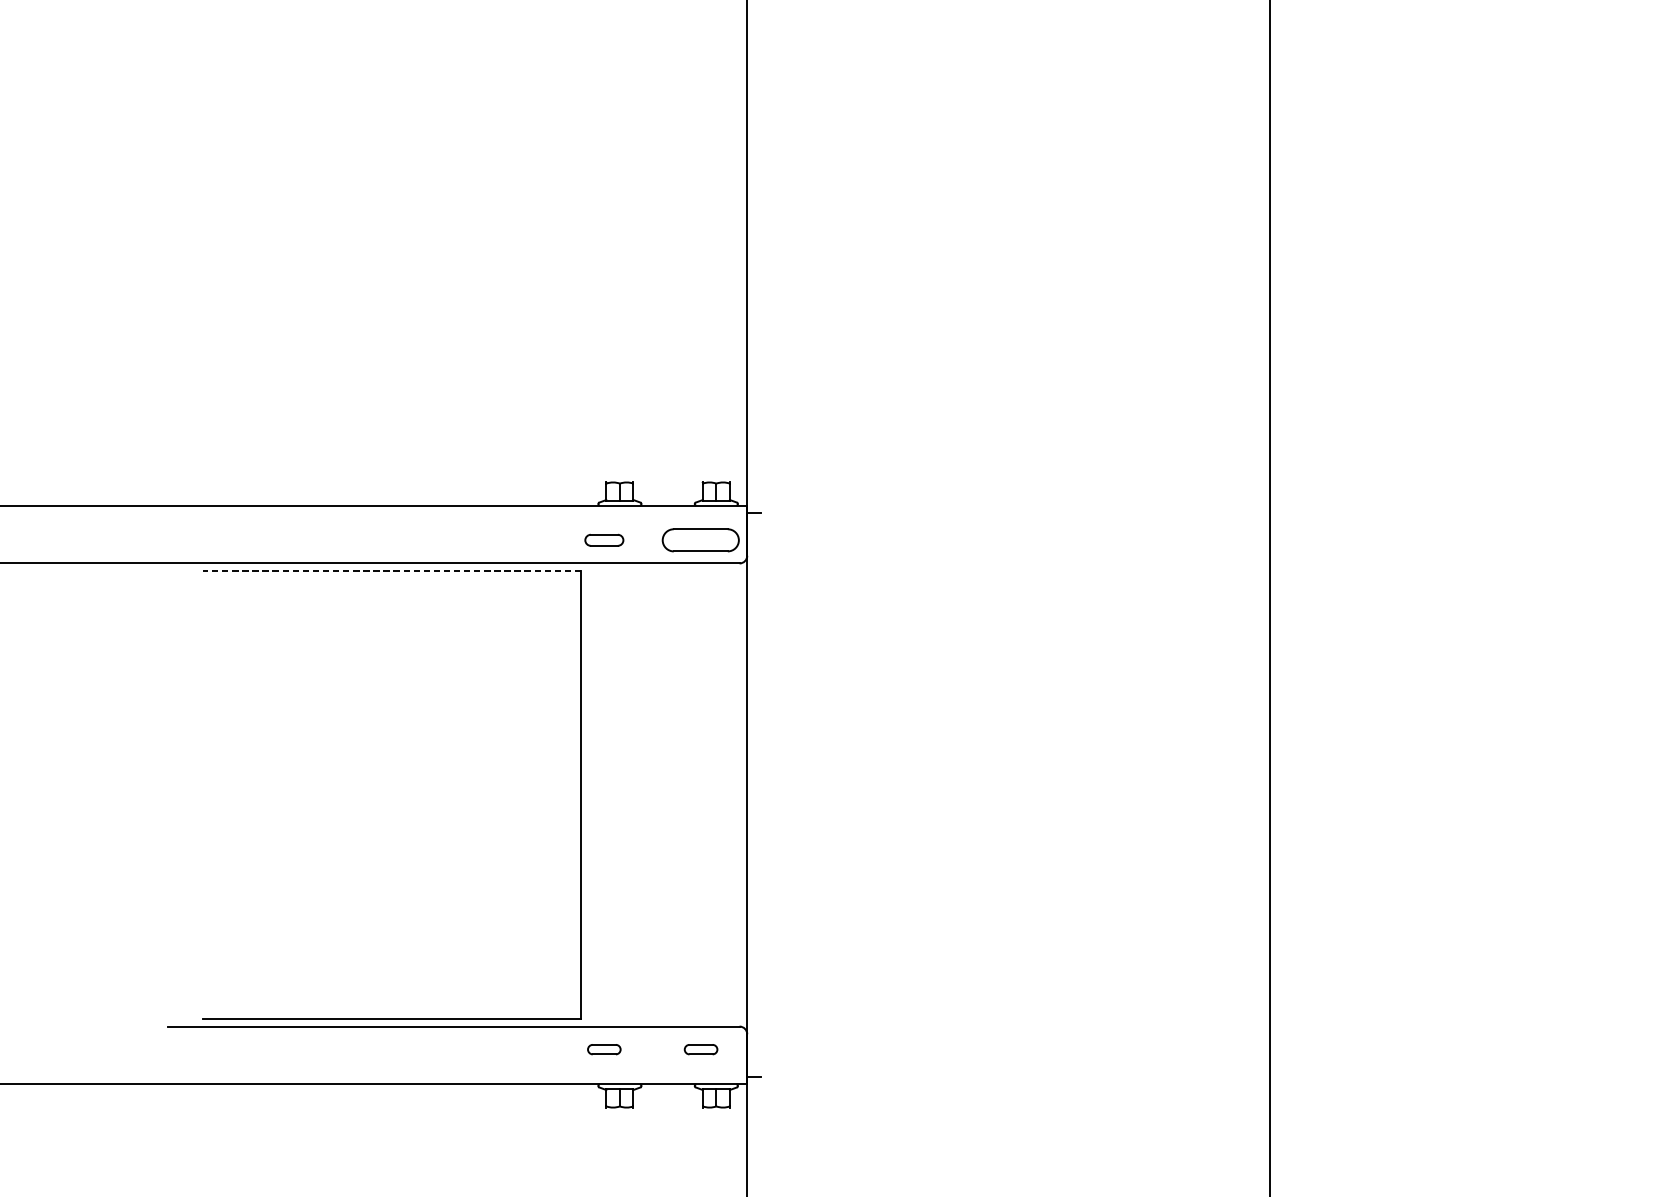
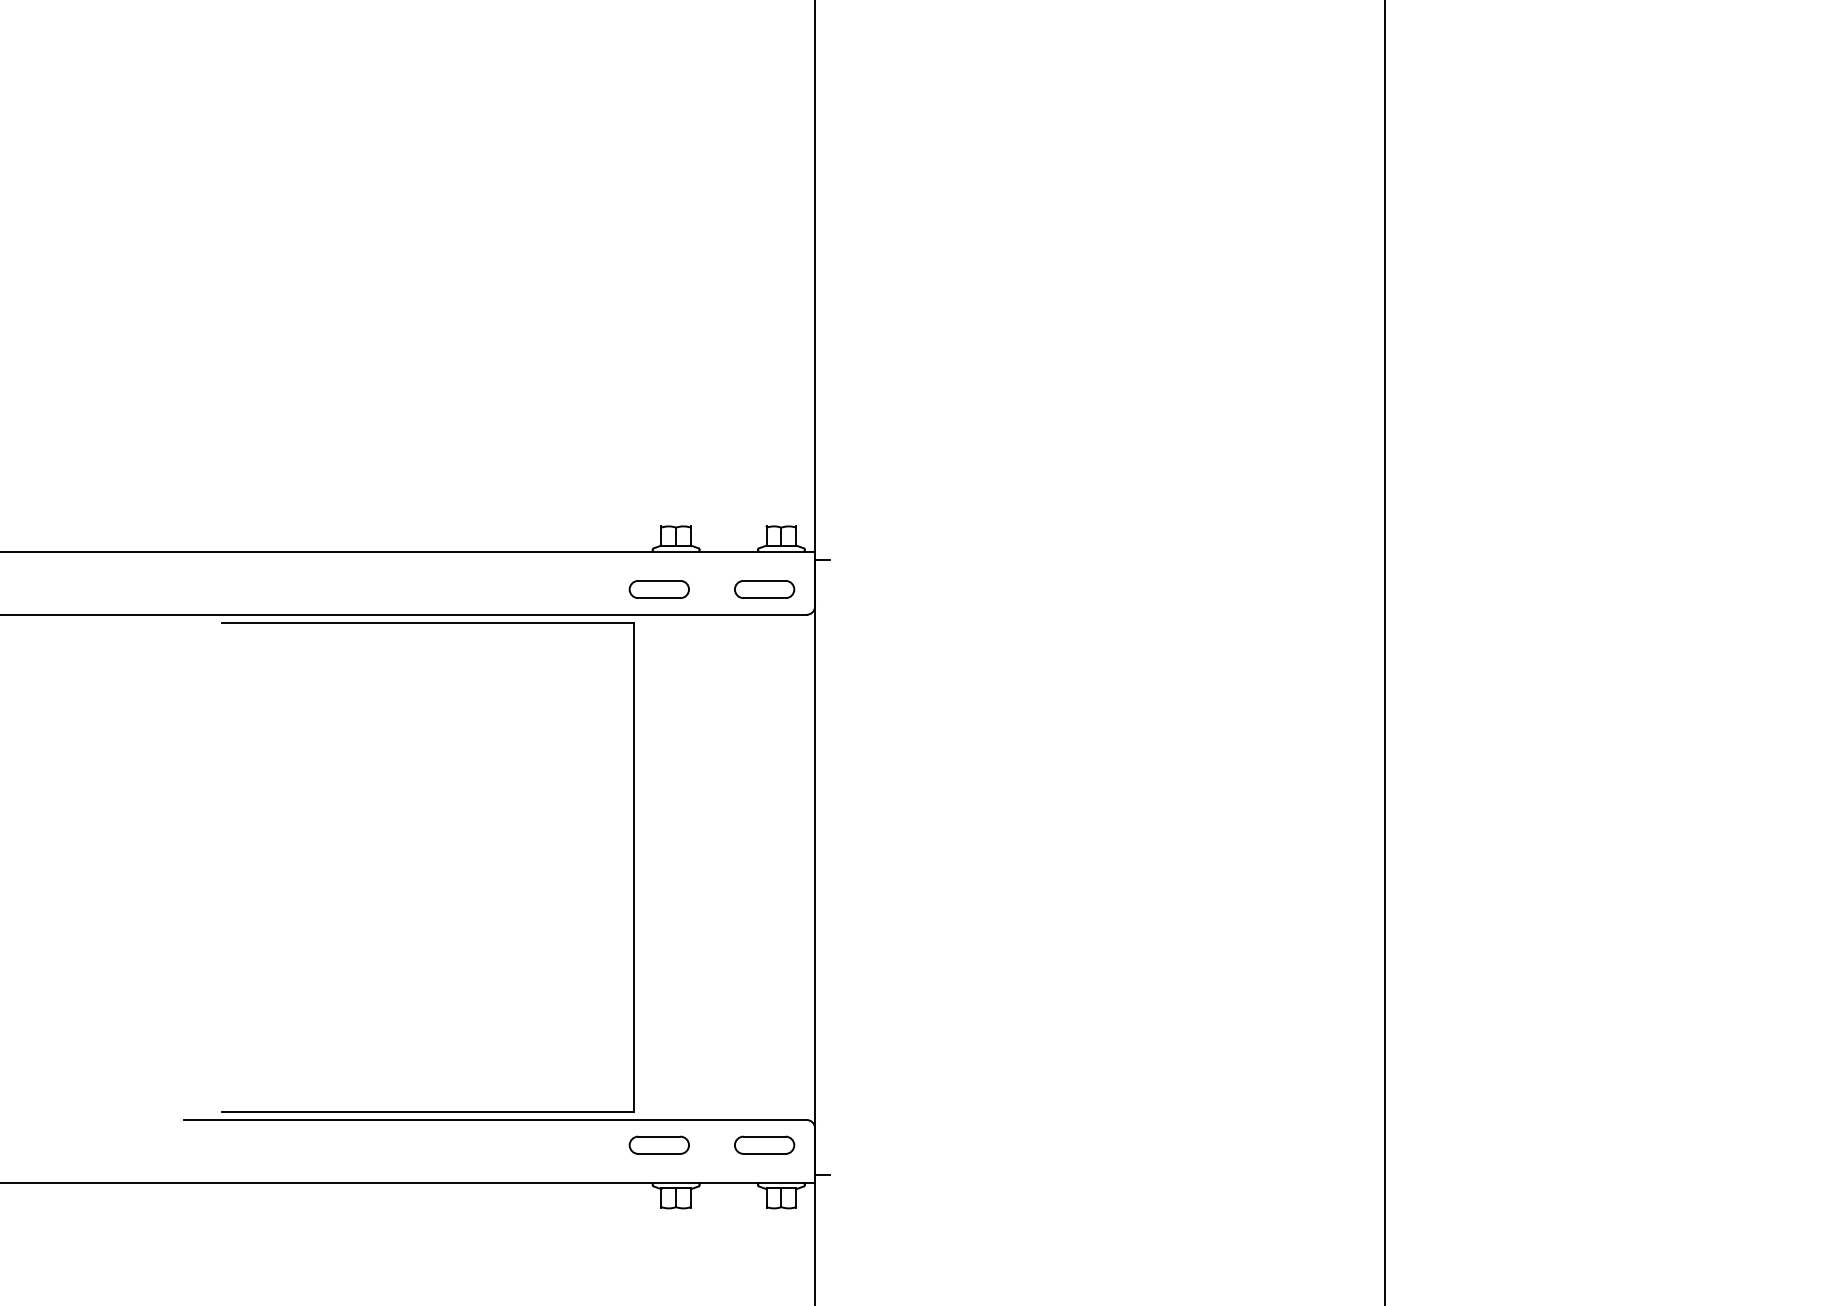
part: (603, 540) -> (658, 589), size x1.43
part: (700, 540) -> (764, 589), size x0.71
line: (391, 571) -> (427, 623), dashed -> solid
part: (603, 1049) -> (658, 1144), size x1.67
part: (700, 1049) -> (764, 1144), size x1.67

